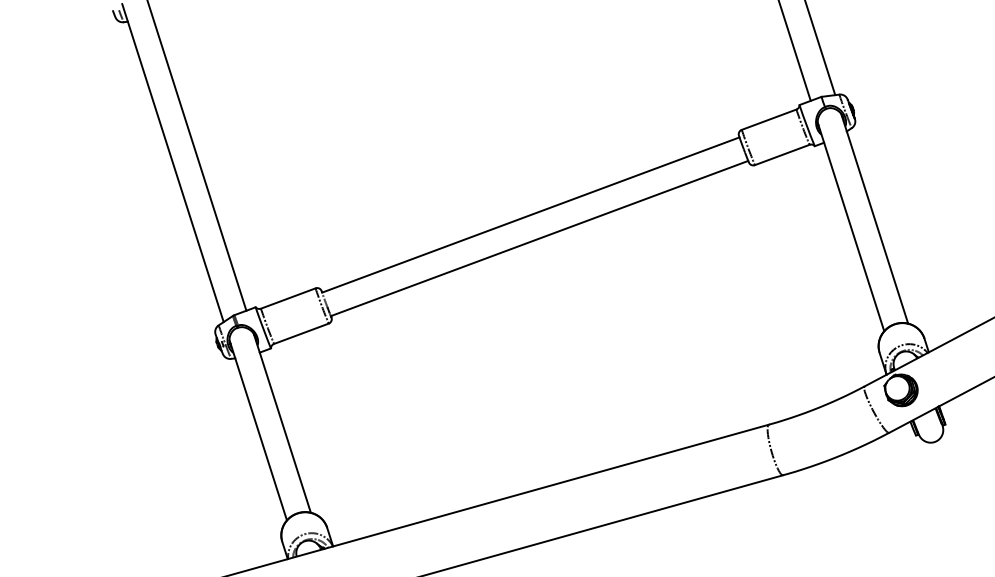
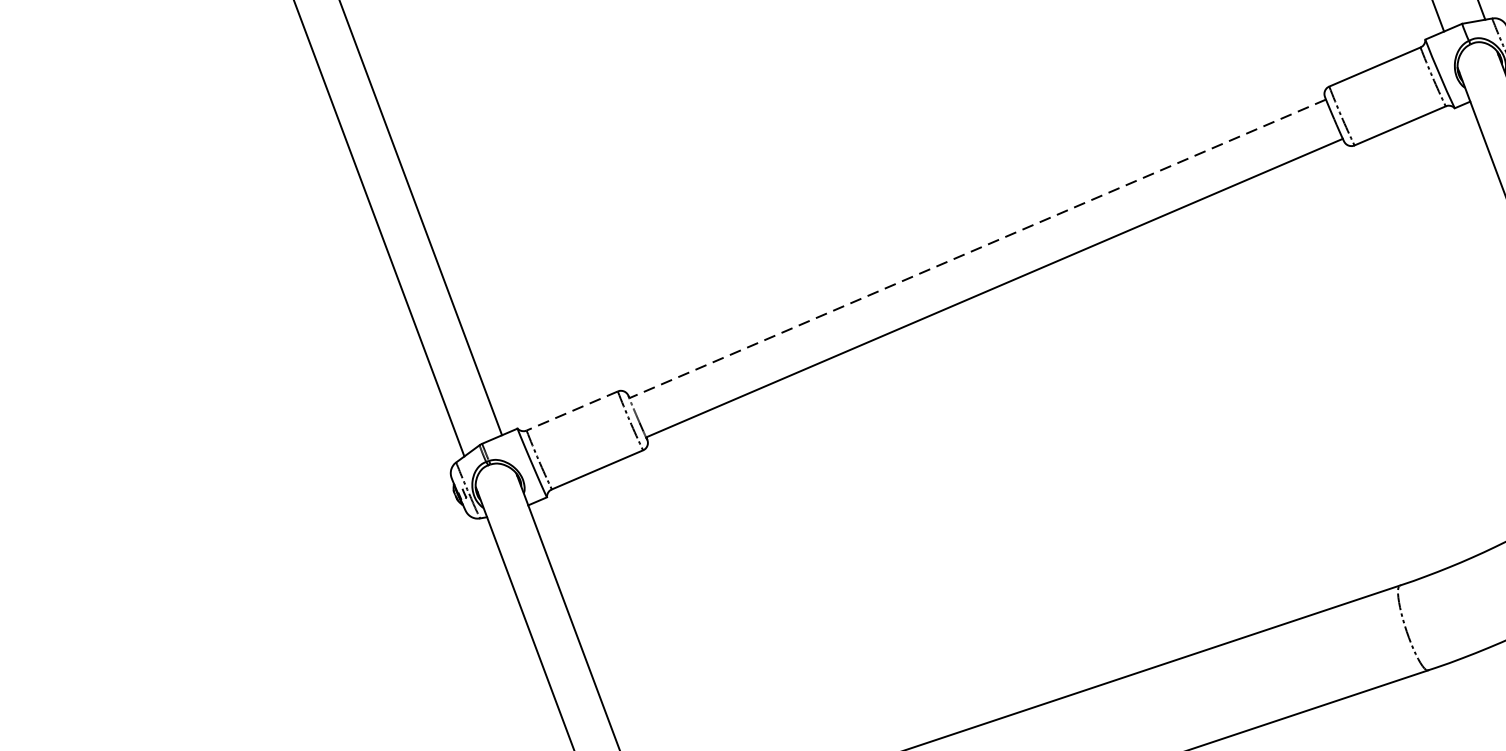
line: (530, 215) -> (977, 249), solid -> dashed
line: (287, 298) -> (570, 411), solid -> dashed

